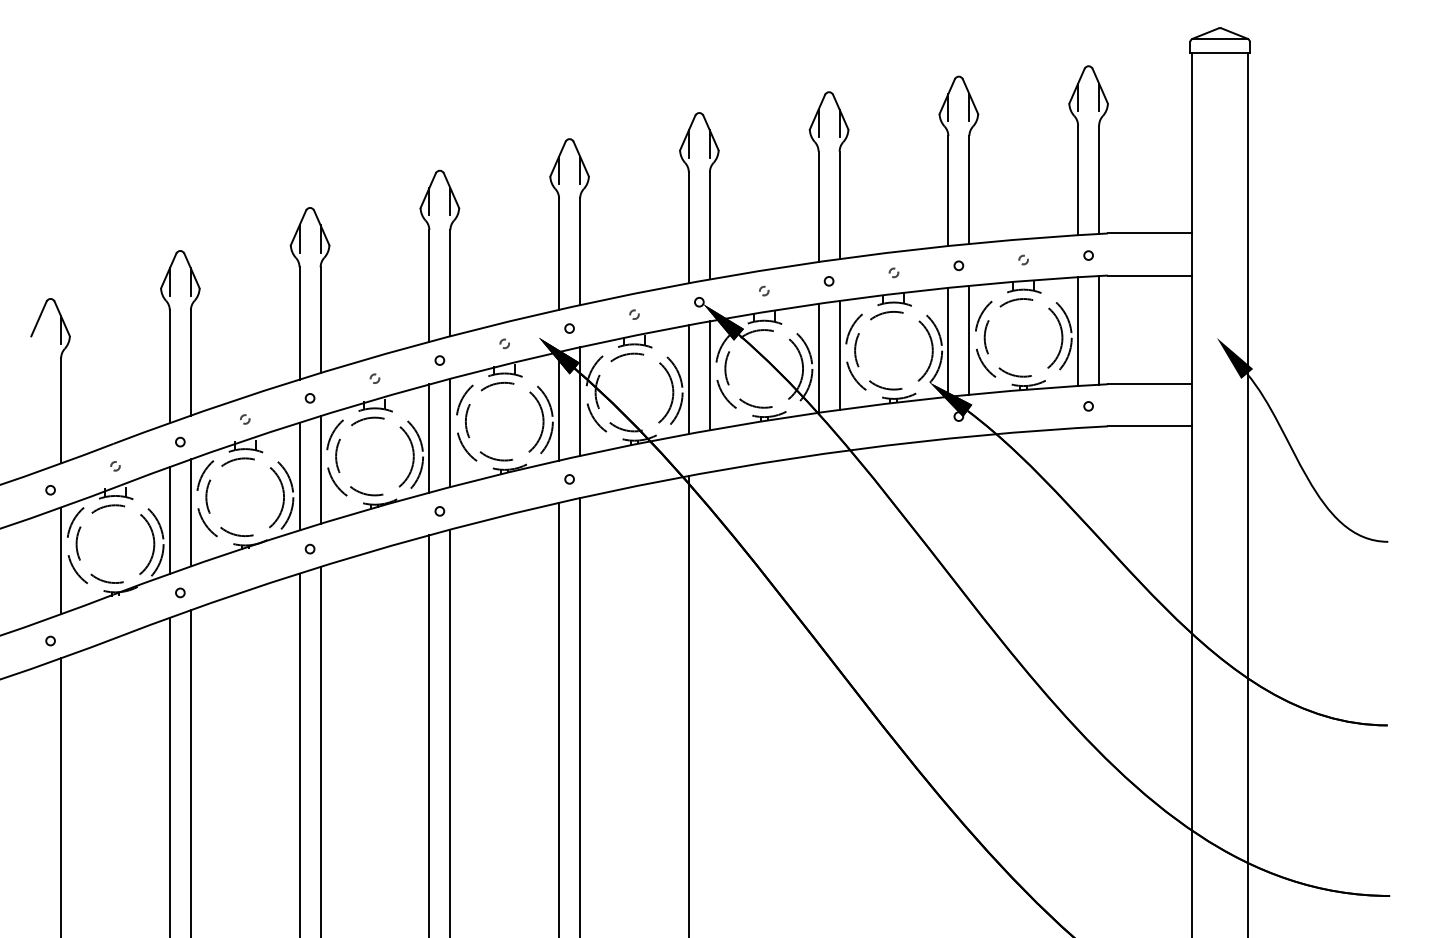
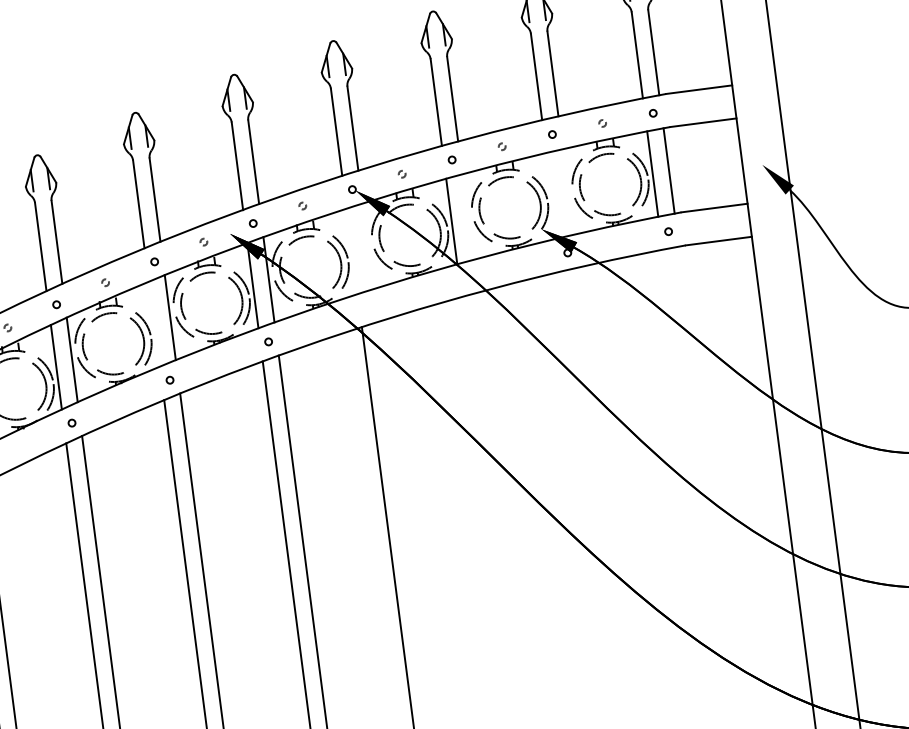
line: (969, 339) -> (568, 191), removed
line: (948, 341) -> (552, 195), removed
line: (839, 354) -> (467, 216), removed
line: (709, 375) -> (367, 246), removed
line: (688, 379) -> (351, 251), removed
line: (429, 438) -> (154, 324), removed

